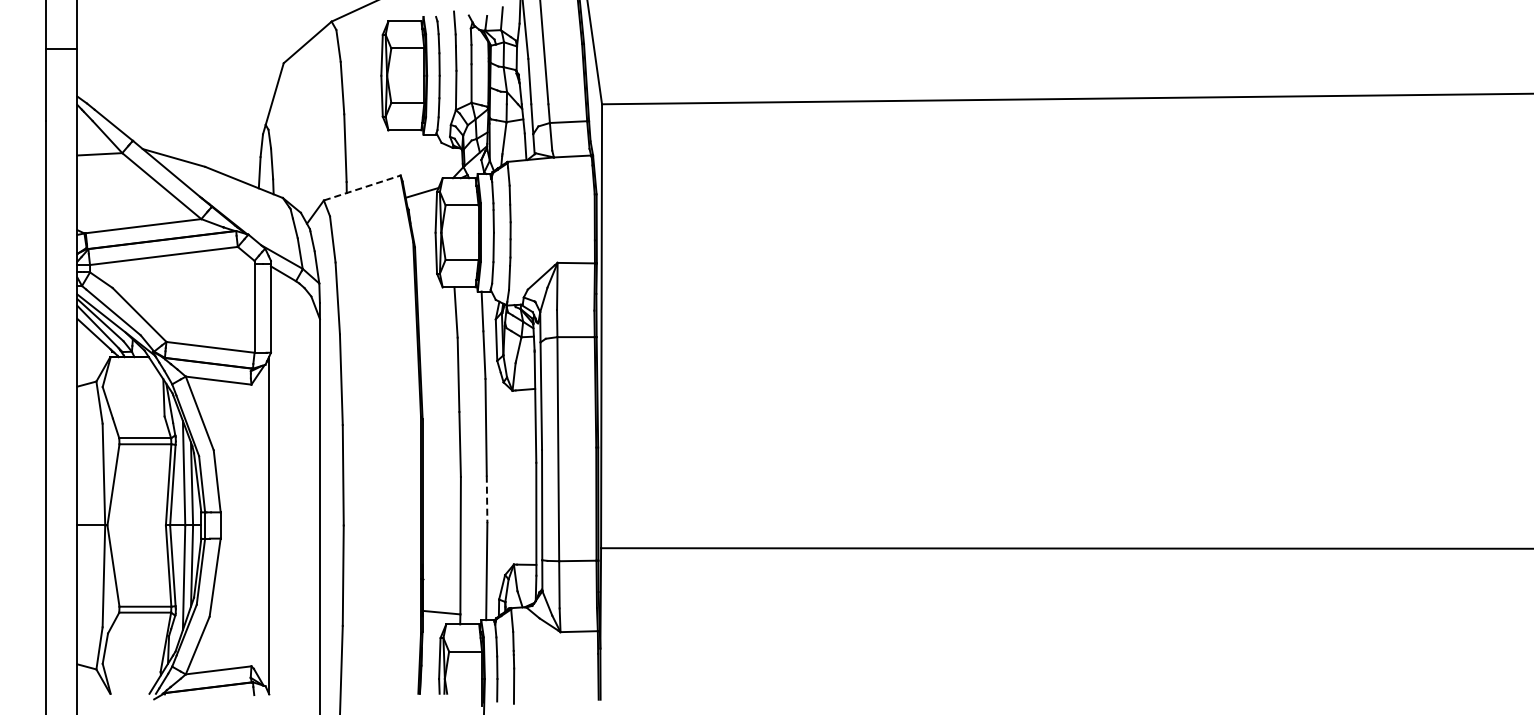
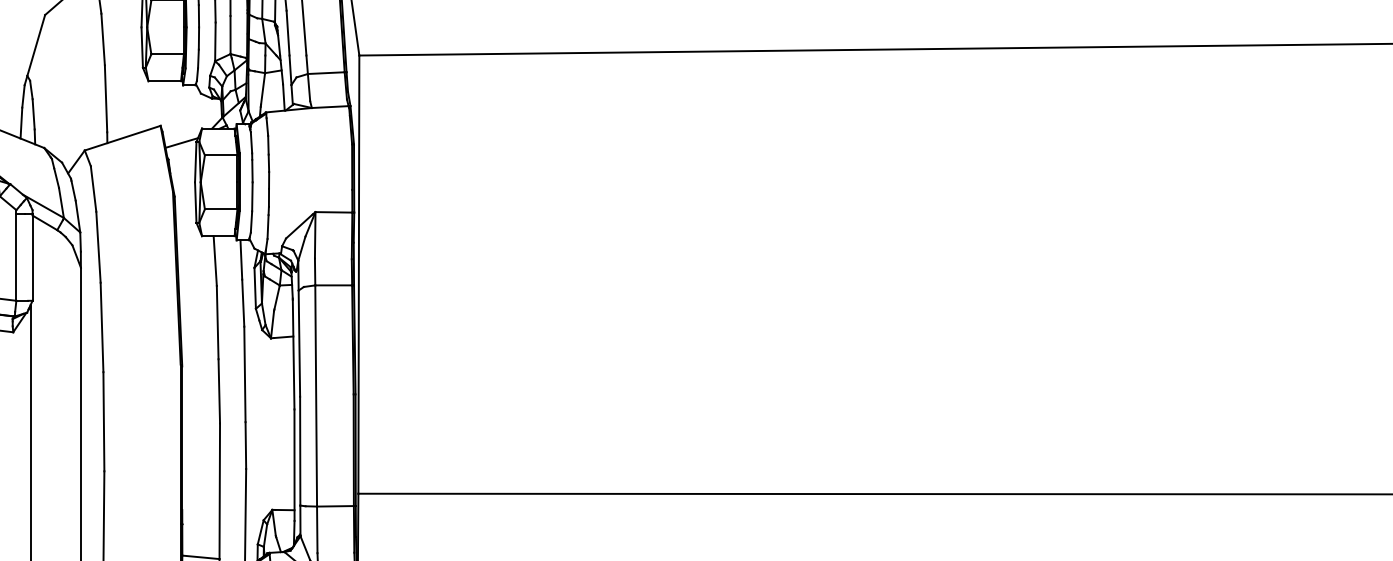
line: (362, 187) -> (122, 137), dashed -> solid
line: (487, 499) -> (246, 445), dashed -> solid

